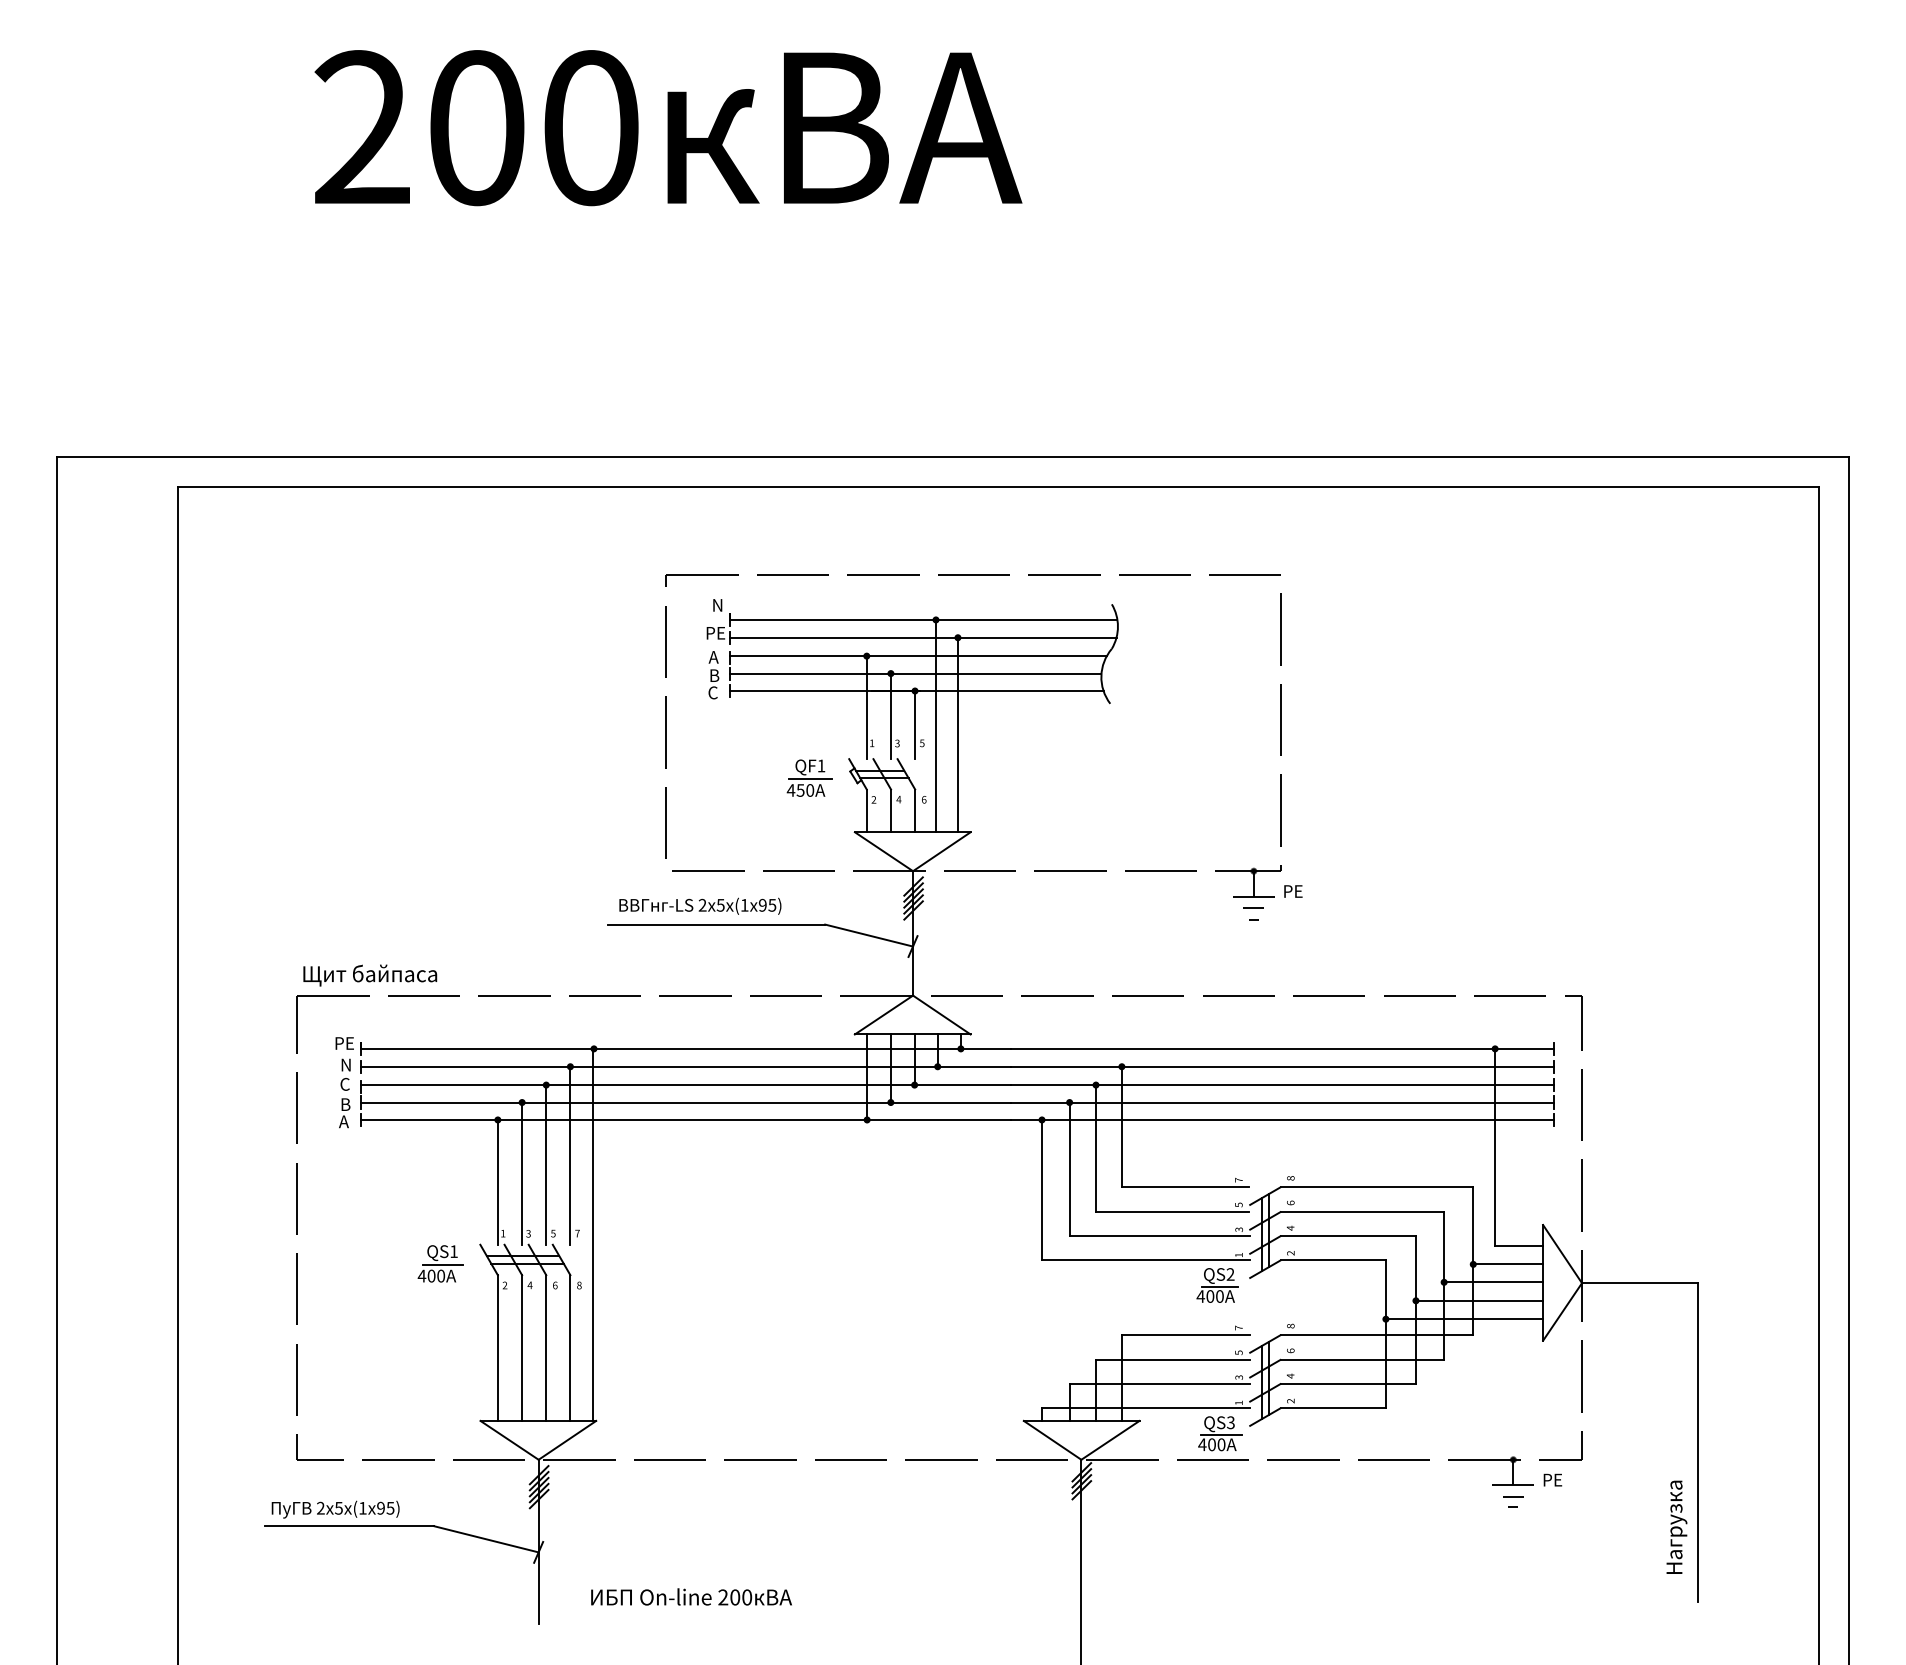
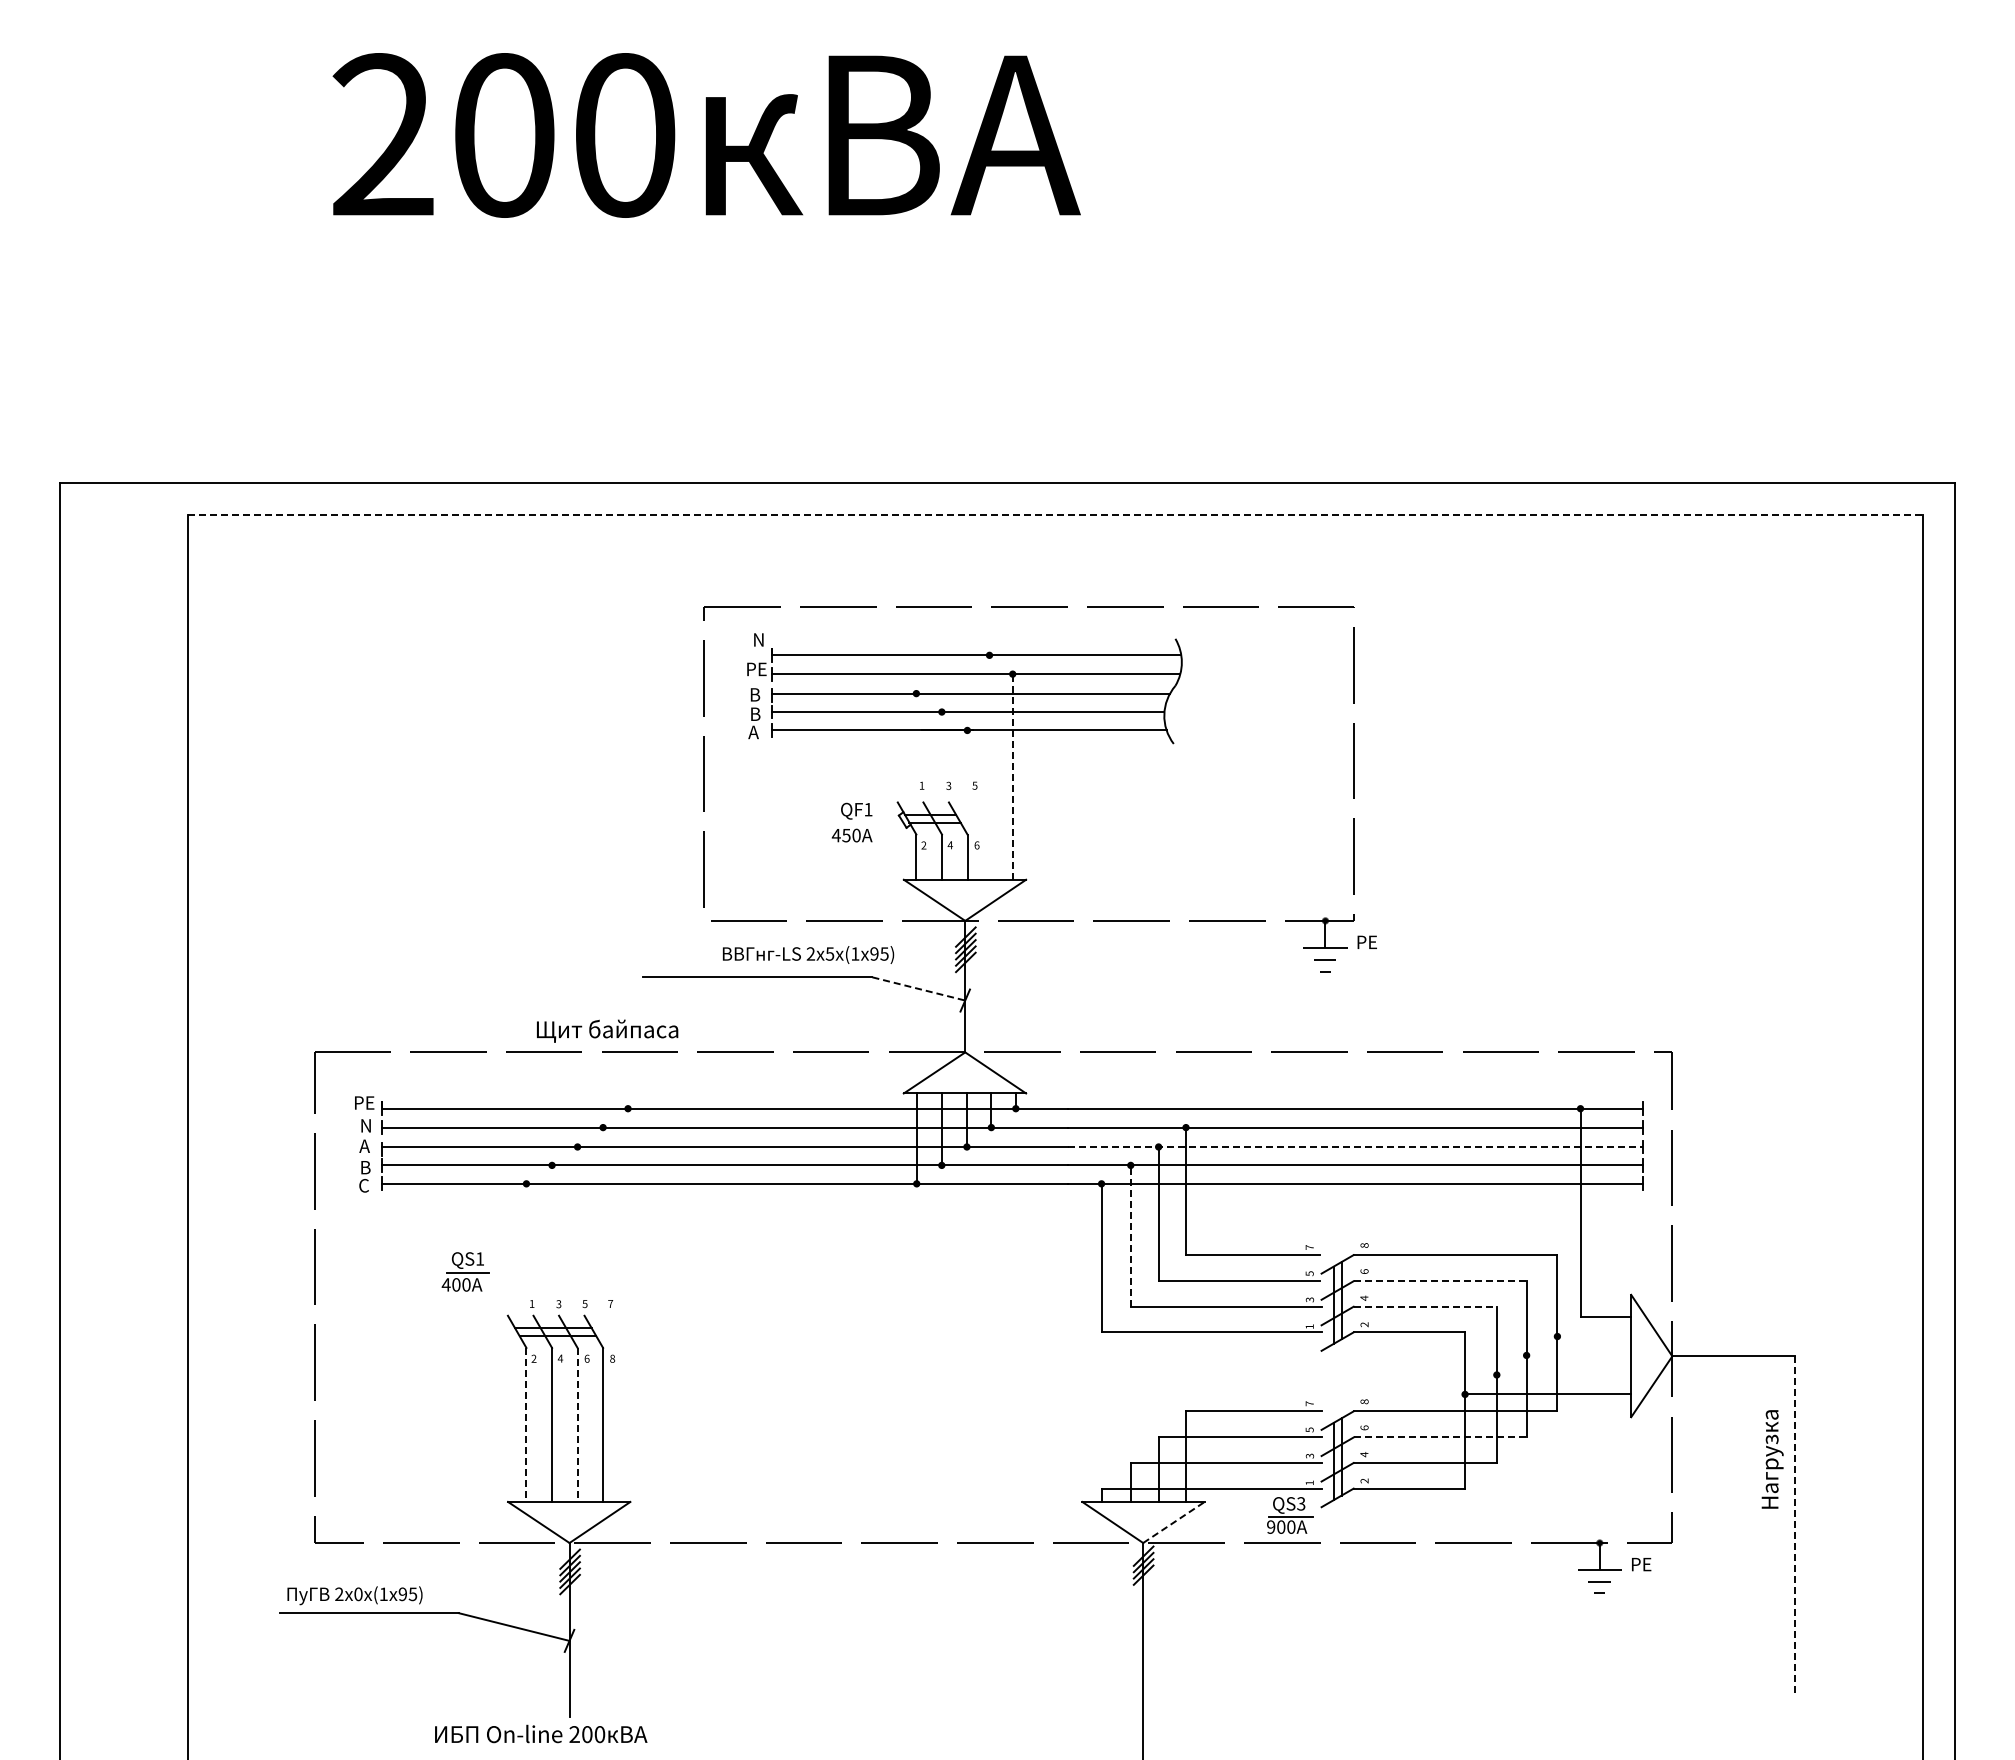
line: (998, 487) -> (1055, 515), solid -> dashed
text: (713, 656) -> (754, 694), А -> В
text: (712, 692) -> (753, 732), С -> А
line: (866, 707) -> (916, 747), removed
line: (890, 716) -> (941, 757), removed
line: (915, 725) -> (967, 766), removed
line: (935, 726) -> (989, 767), removed
line: (957, 734) -> (1012, 776), solid -> dashed
line: (810, 779) -> (856, 823), removed
text: (700, 905) -> (808, 954), moved
line: (868, 935) -> (918, 988), solid -> dashed
text: (370, 974) -> (607, 1030), moved
text: (344, 1084) -> (364, 1146), С -> A
line: (1283, 1084) -> (1356, 1146), solid -> dashed
text: (343, 1121) -> (363, 1185), A -> С
line: (570, 1155) -> (603, 1221), removed
line: (546, 1164) -> (577, 1230), removed
line: (1069, 1169) -> (1130, 1236), solid -> dashed
line: (522, 1173) -> (552, 1240), removed
line: (497, 1182) -> (526, 1249), removed
line: (1362, 1212) -> (1440, 1281), solid -> dashed
line: (593, 1234) -> (627, 1304), removed
line: (1348, 1236) -> (1425, 1306), solid -> dashed
part: (440, 1263) -> (465, 1271), moved
line: (1508, 1264) -> (1594, 1336), removed
line: (1493, 1282) -> (1578, 1355), removed
part: (1216, 1285) -> (1286, 1358), removed
line: (1479, 1300) -> (1563, 1374), removed
line: (497, 1348) -> (526, 1425), solid -> dashed
line: (546, 1348) -> (577, 1425), solid -> dashed
line: (1362, 1359) -> (1440, 1437), solid -> dashed
line: (1110, 1440) -> (1173, 1522), solid -> dashed
line: (1698, 1443) -> (1795, 1525), solid -> dashed
text: (1201, 1444) -> (1270, 1526), 400 -> 900
text: (338, 1507) -> (358, 1593), 5 -> 0
text: (1676, 1527) -> (1772, 1459), moved
text: (691, 1596) -> (541, 1733), moved

